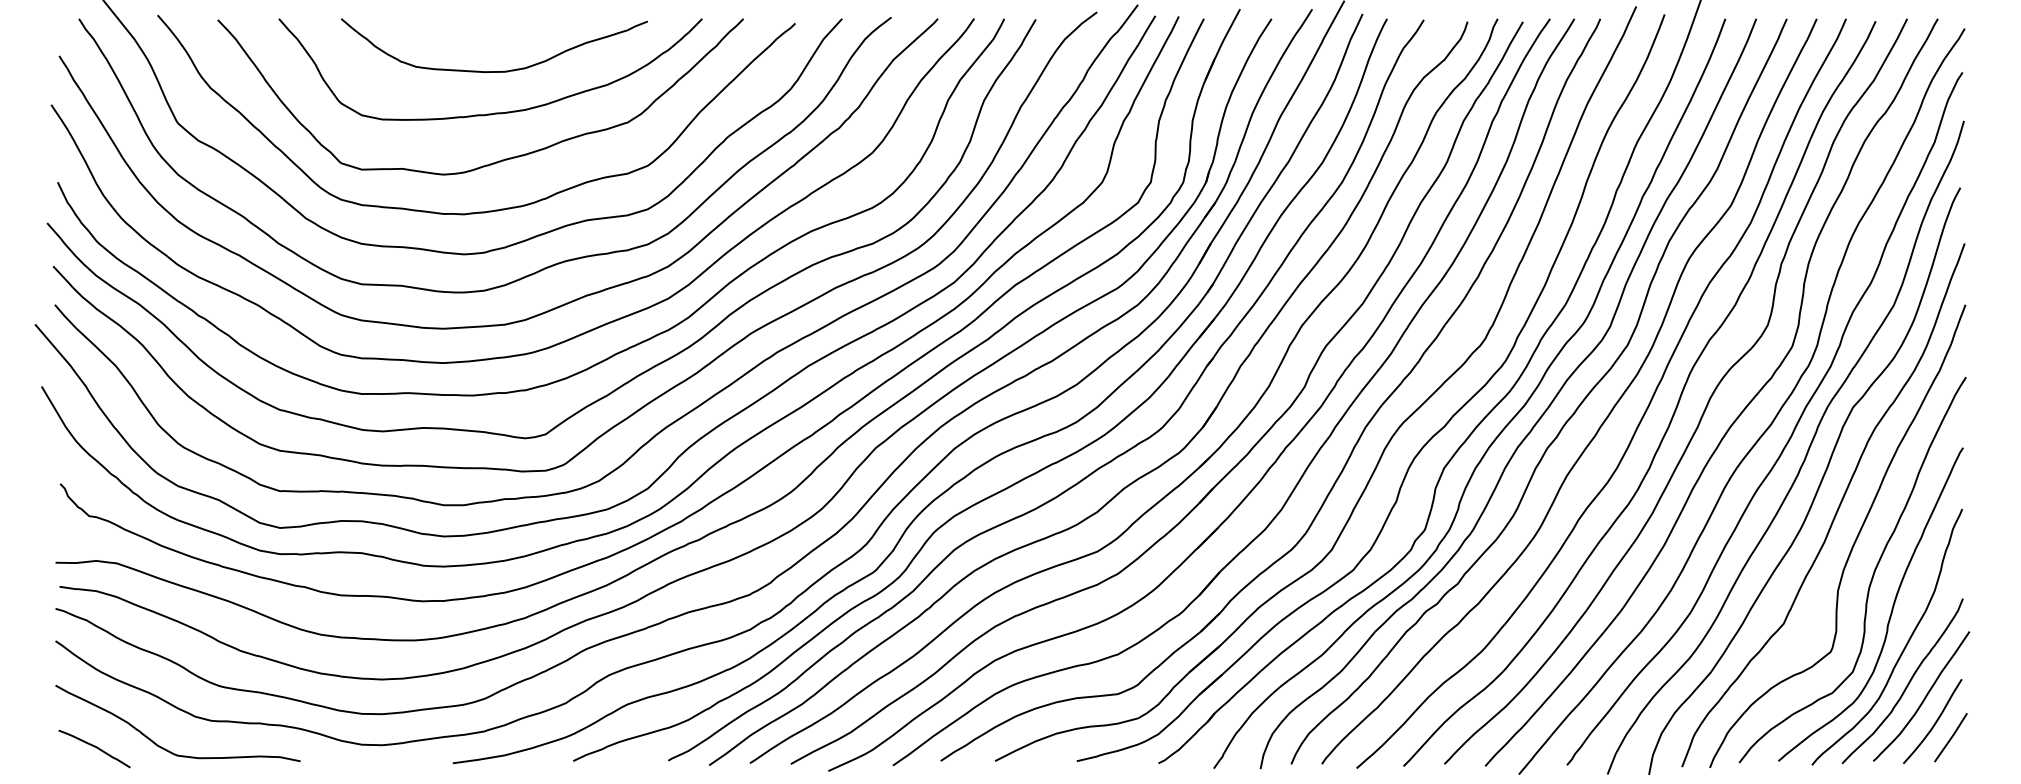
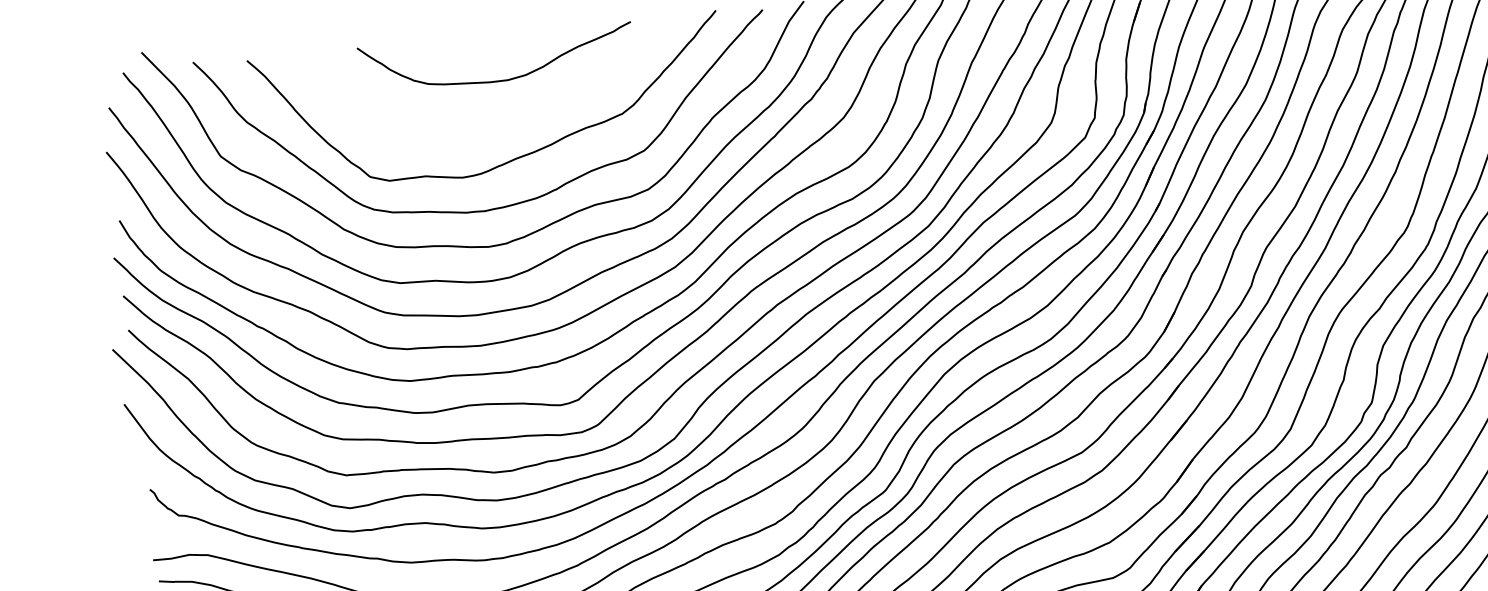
curve: (494, 112) -> (502, 117), removed

